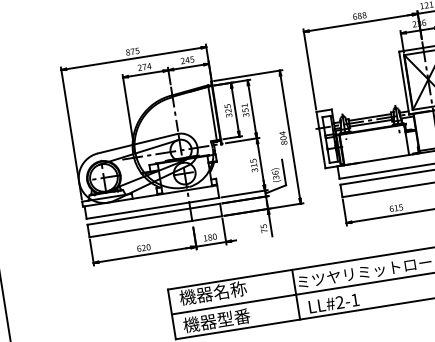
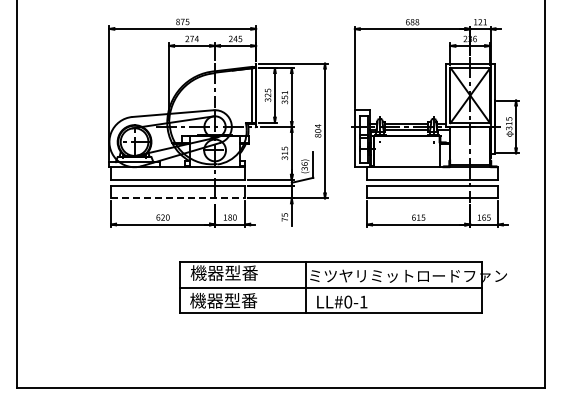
line: (156, 226) -> (178, 198), solid -> dashed
text: (229, 289) -> (241, 272), 機器名称 -> 機器型番
text: (340, 301) -> (348, 301), LL#2-1 -> LL#0-1

